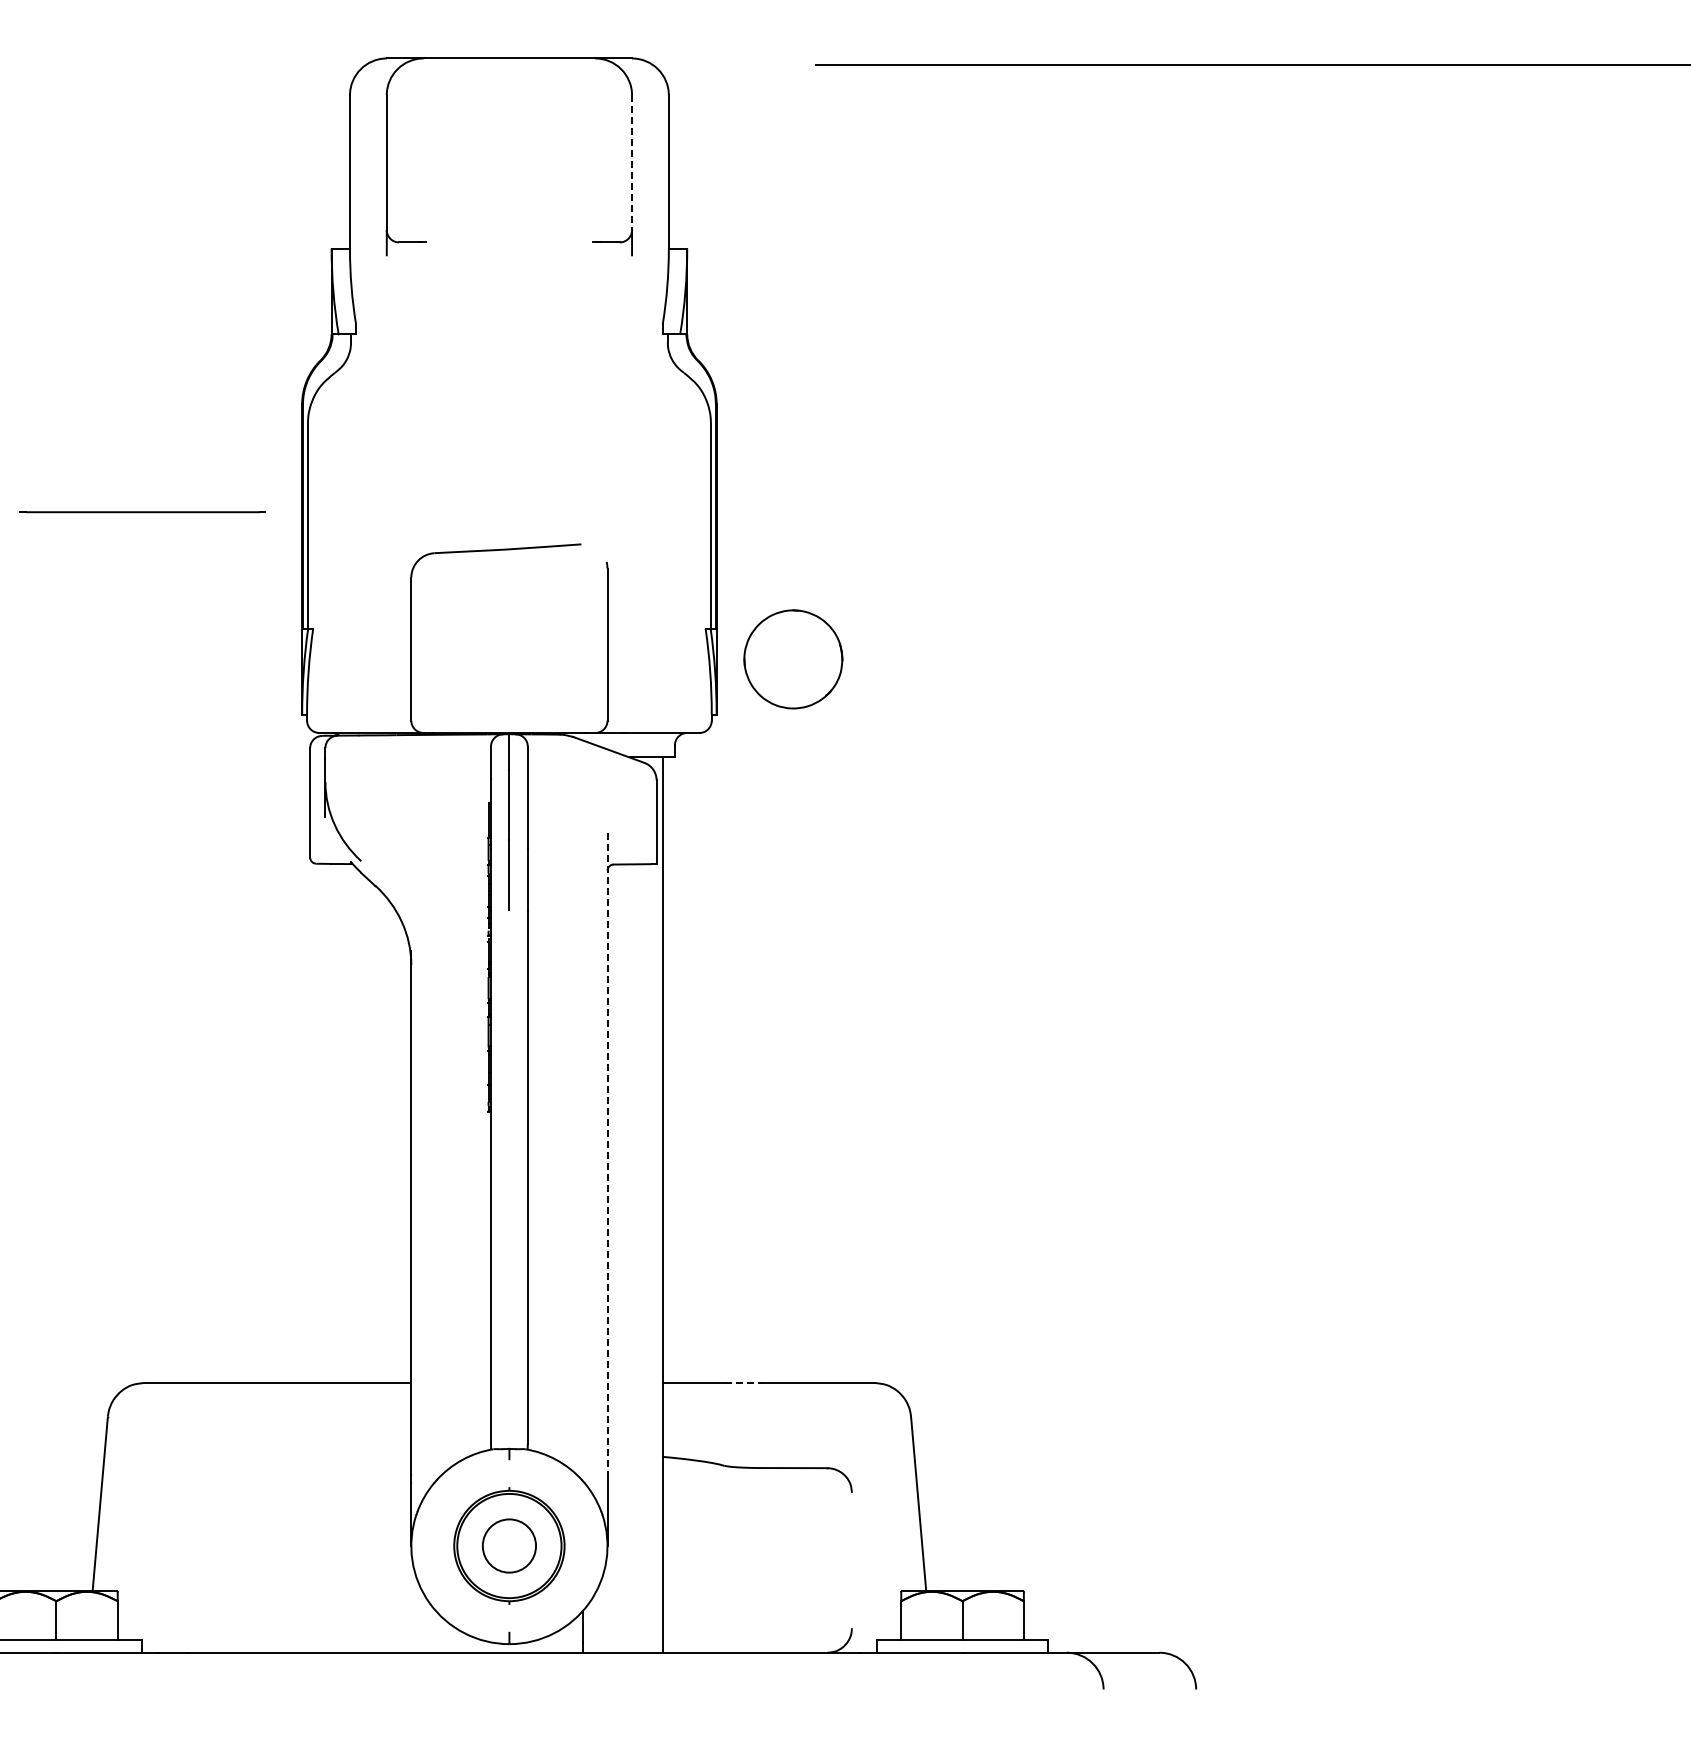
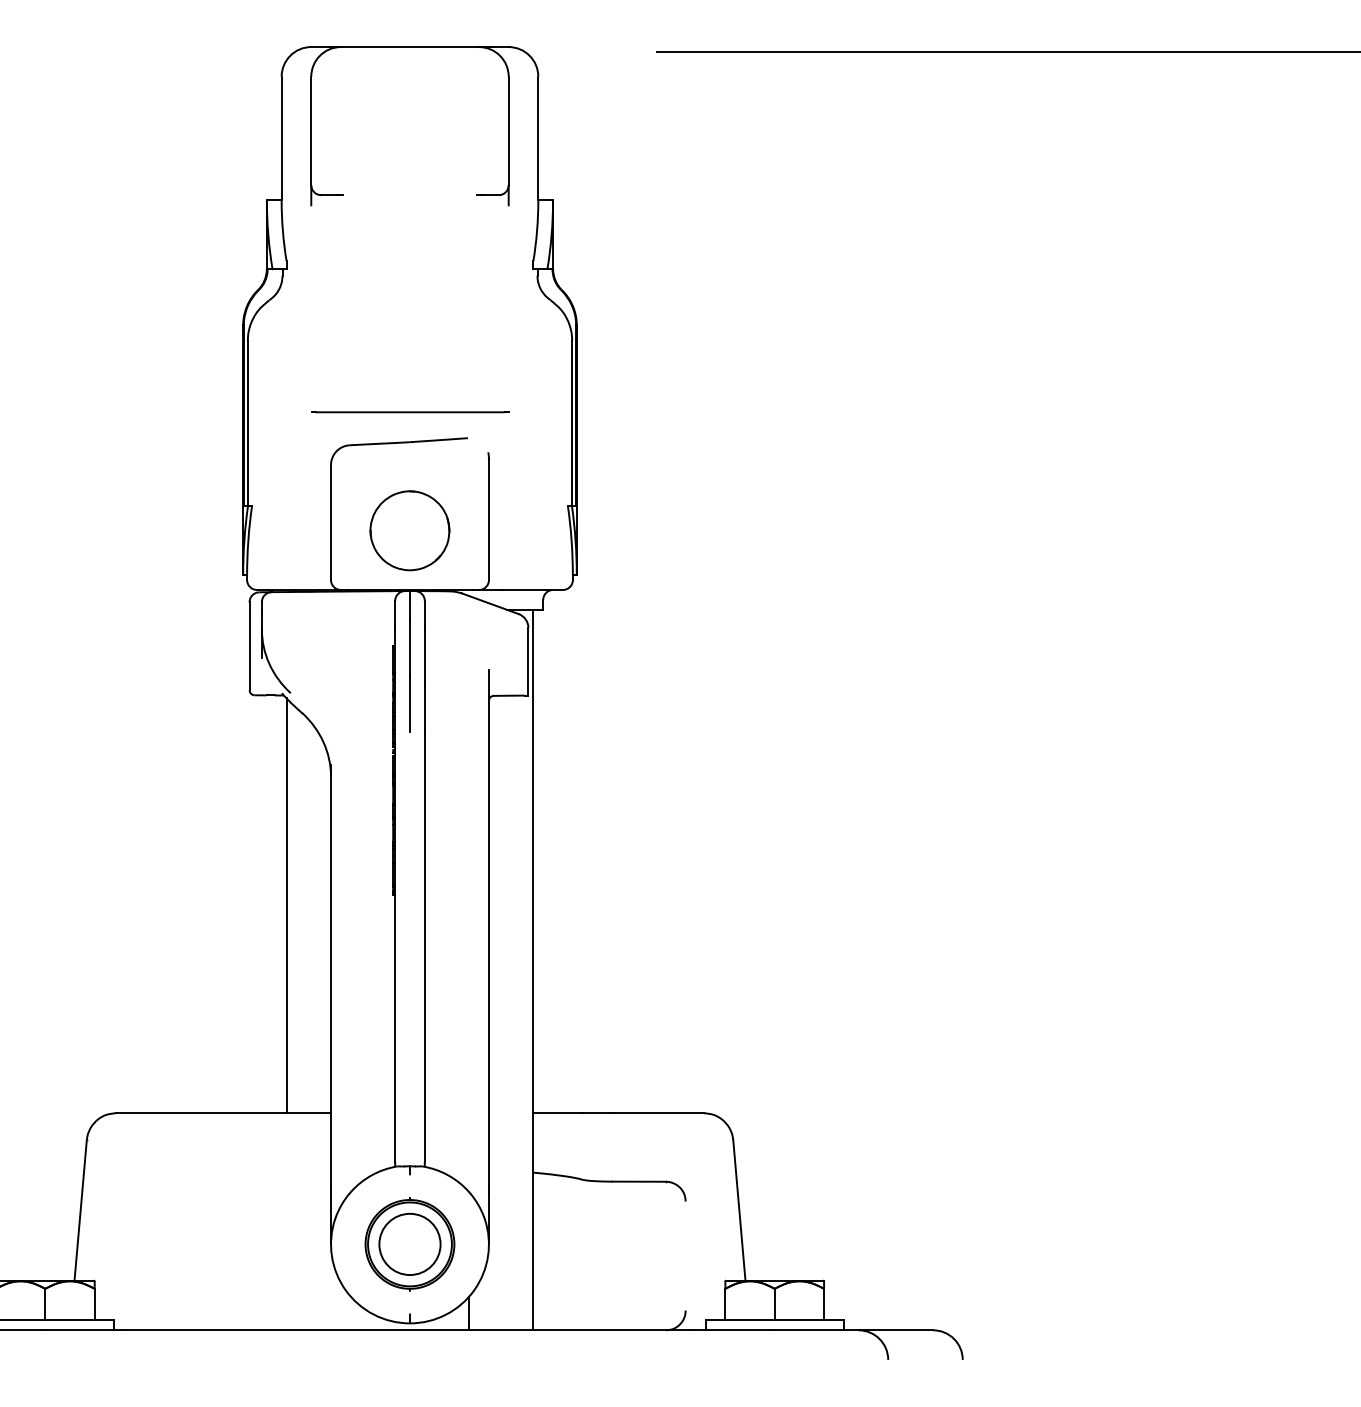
line: (632, 163) -> (509, 131), dashed -> solid
line: (142, 512) -> (410, 412), moved
part: (793, 659) -> (410, 530), moved
line: (356, 1124) -> (286, 905), added
line: (607, 1154) -> (488, 929), dashed -> solid
line: (743, 1382) -> (598, 1112), dashed -> solid
circle: (509, 1546) -> (410, 1244), size x1.43

